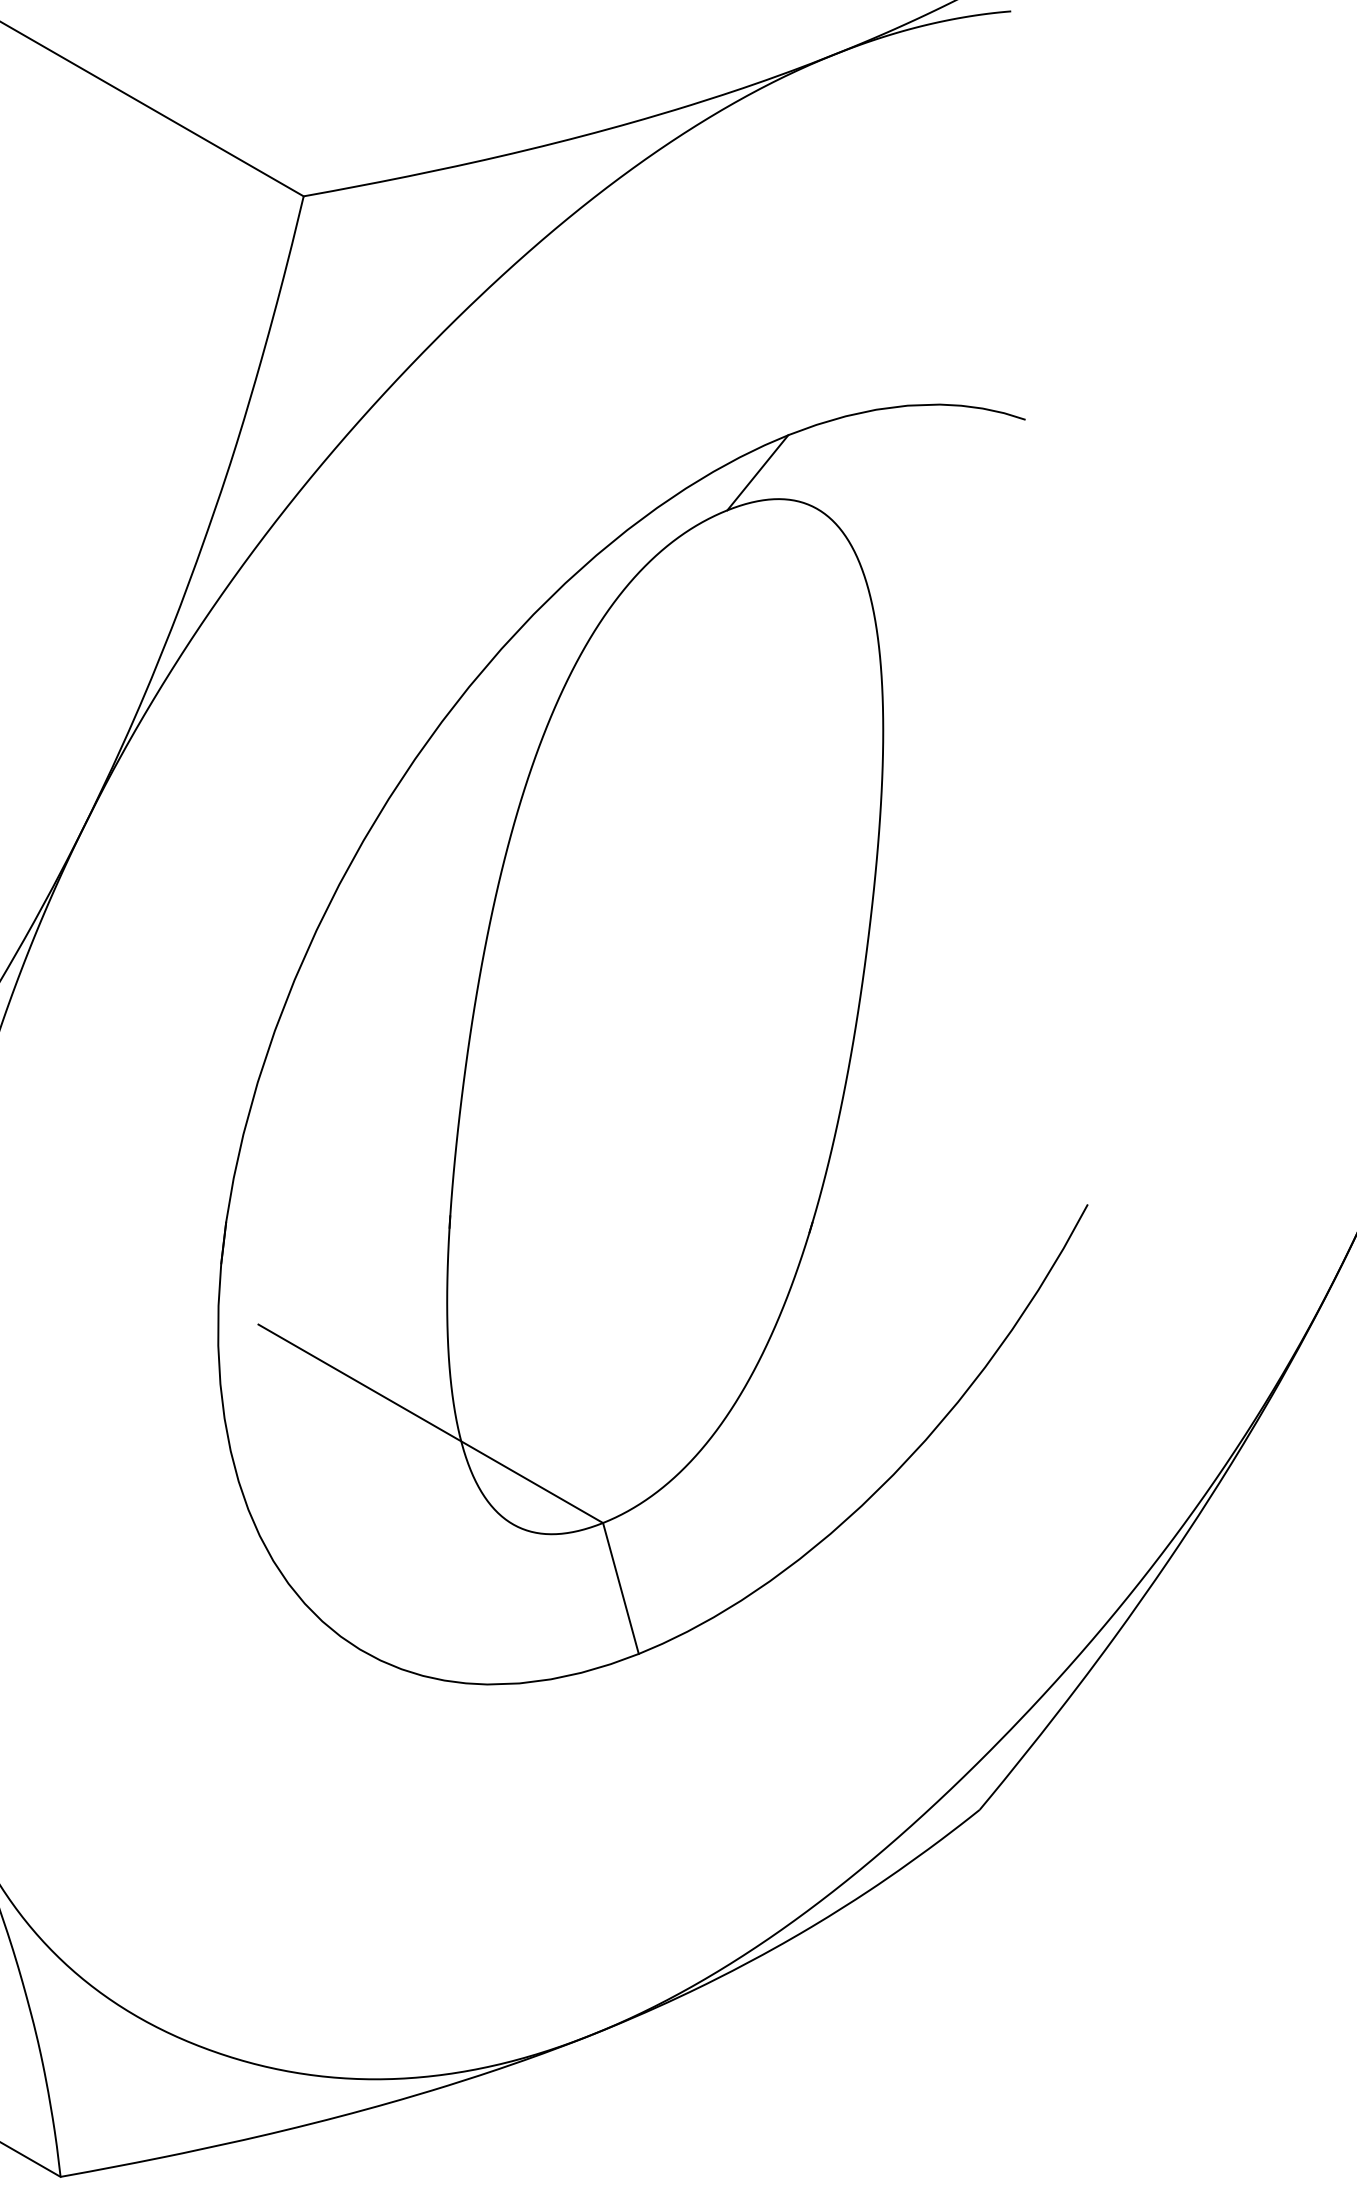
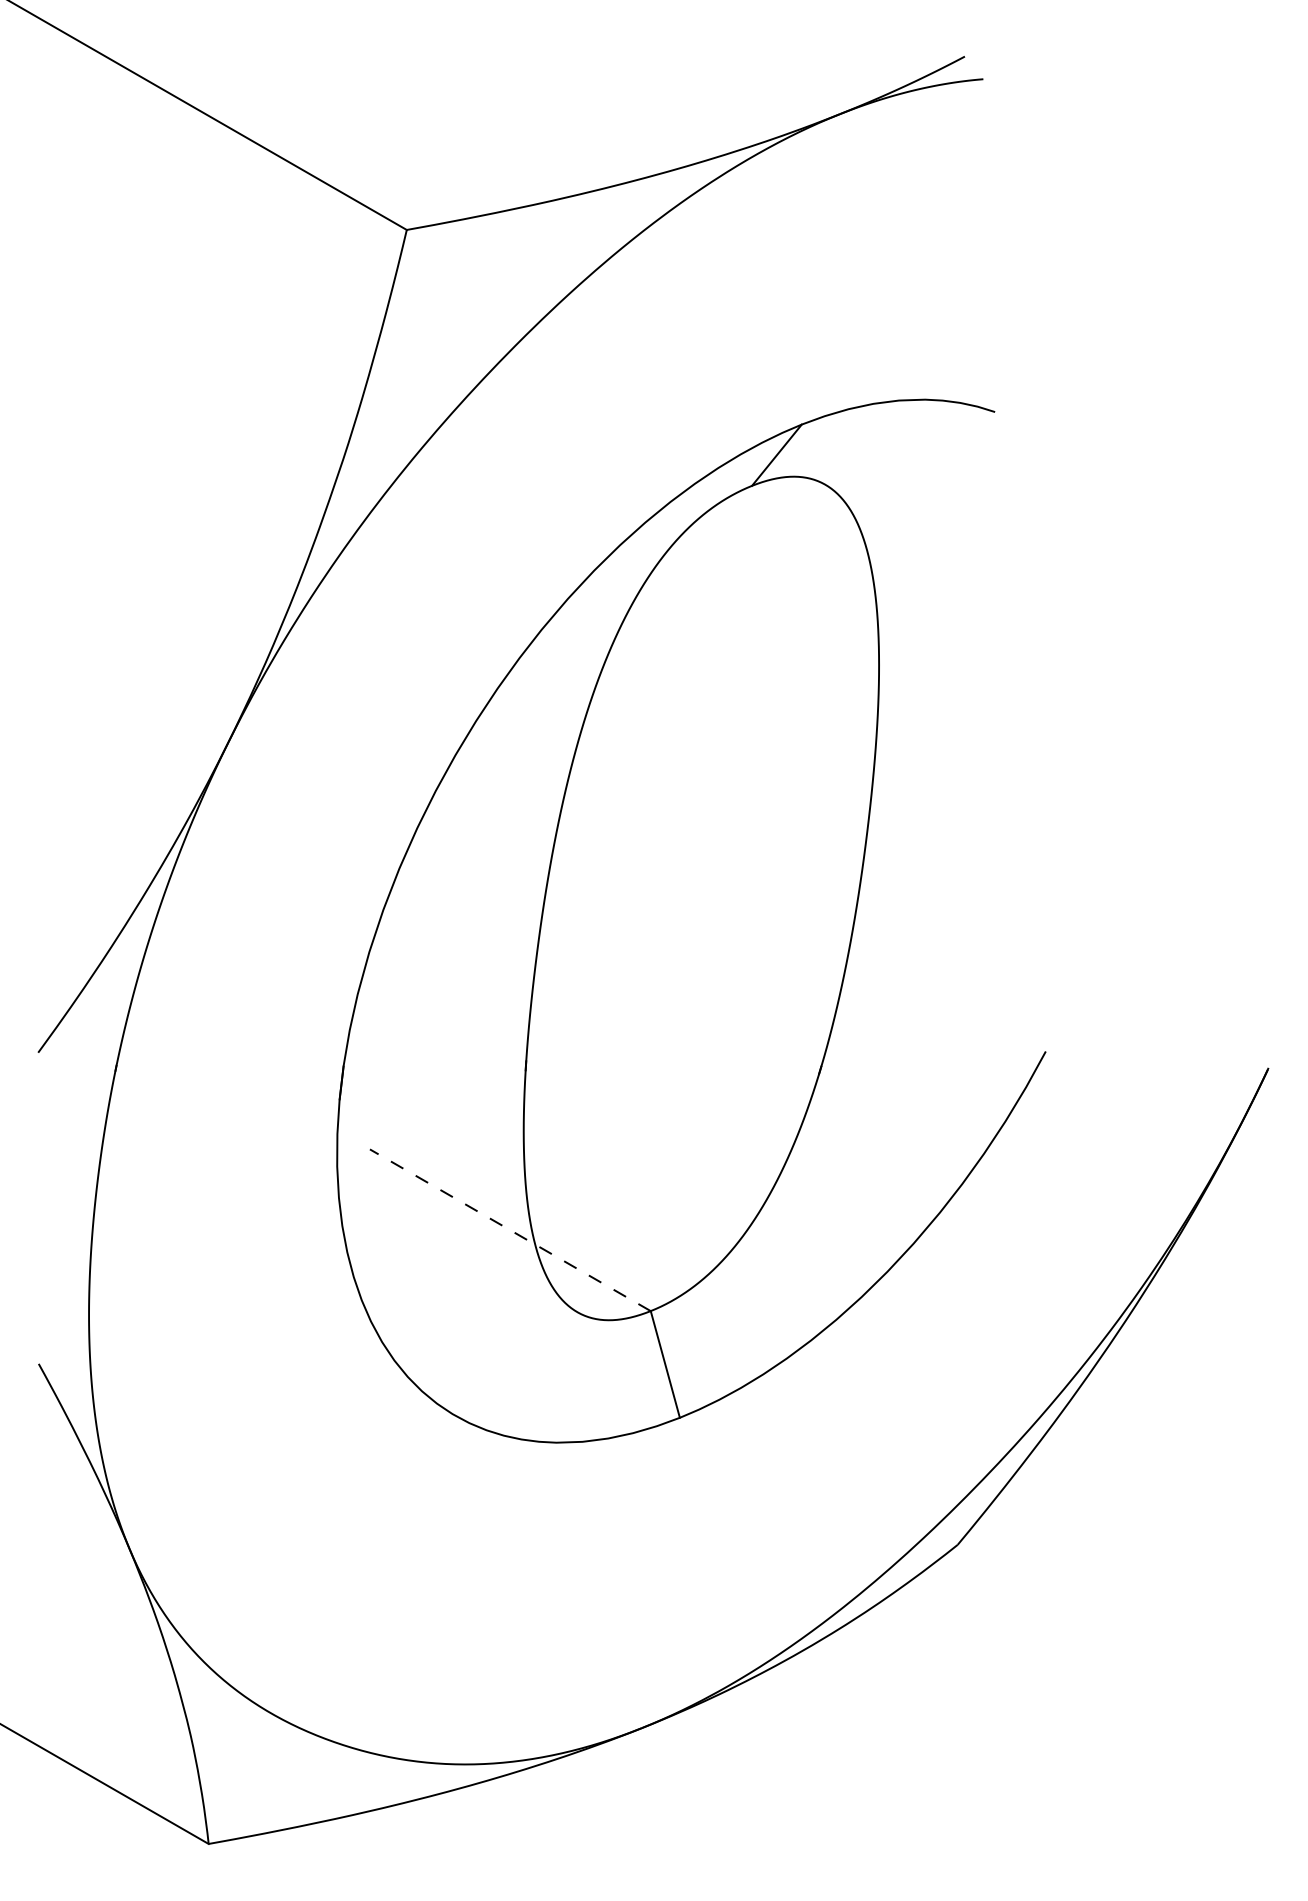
line: (429, 1424) -> (509, 1230), solid -> dashed

